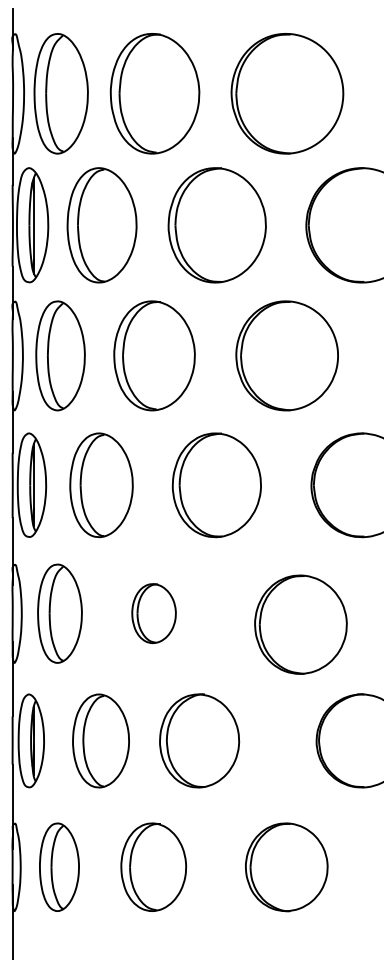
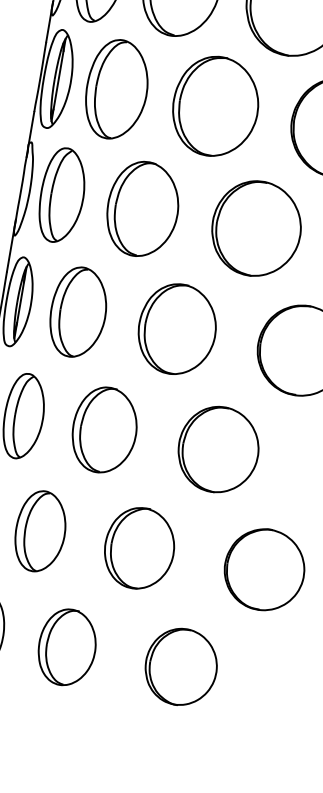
part: (153, 613) -> (104, 429), size x1.67
part: (300, 624) -> (218, 449), moved
part: (199, 740) -> (139, 548), moved

